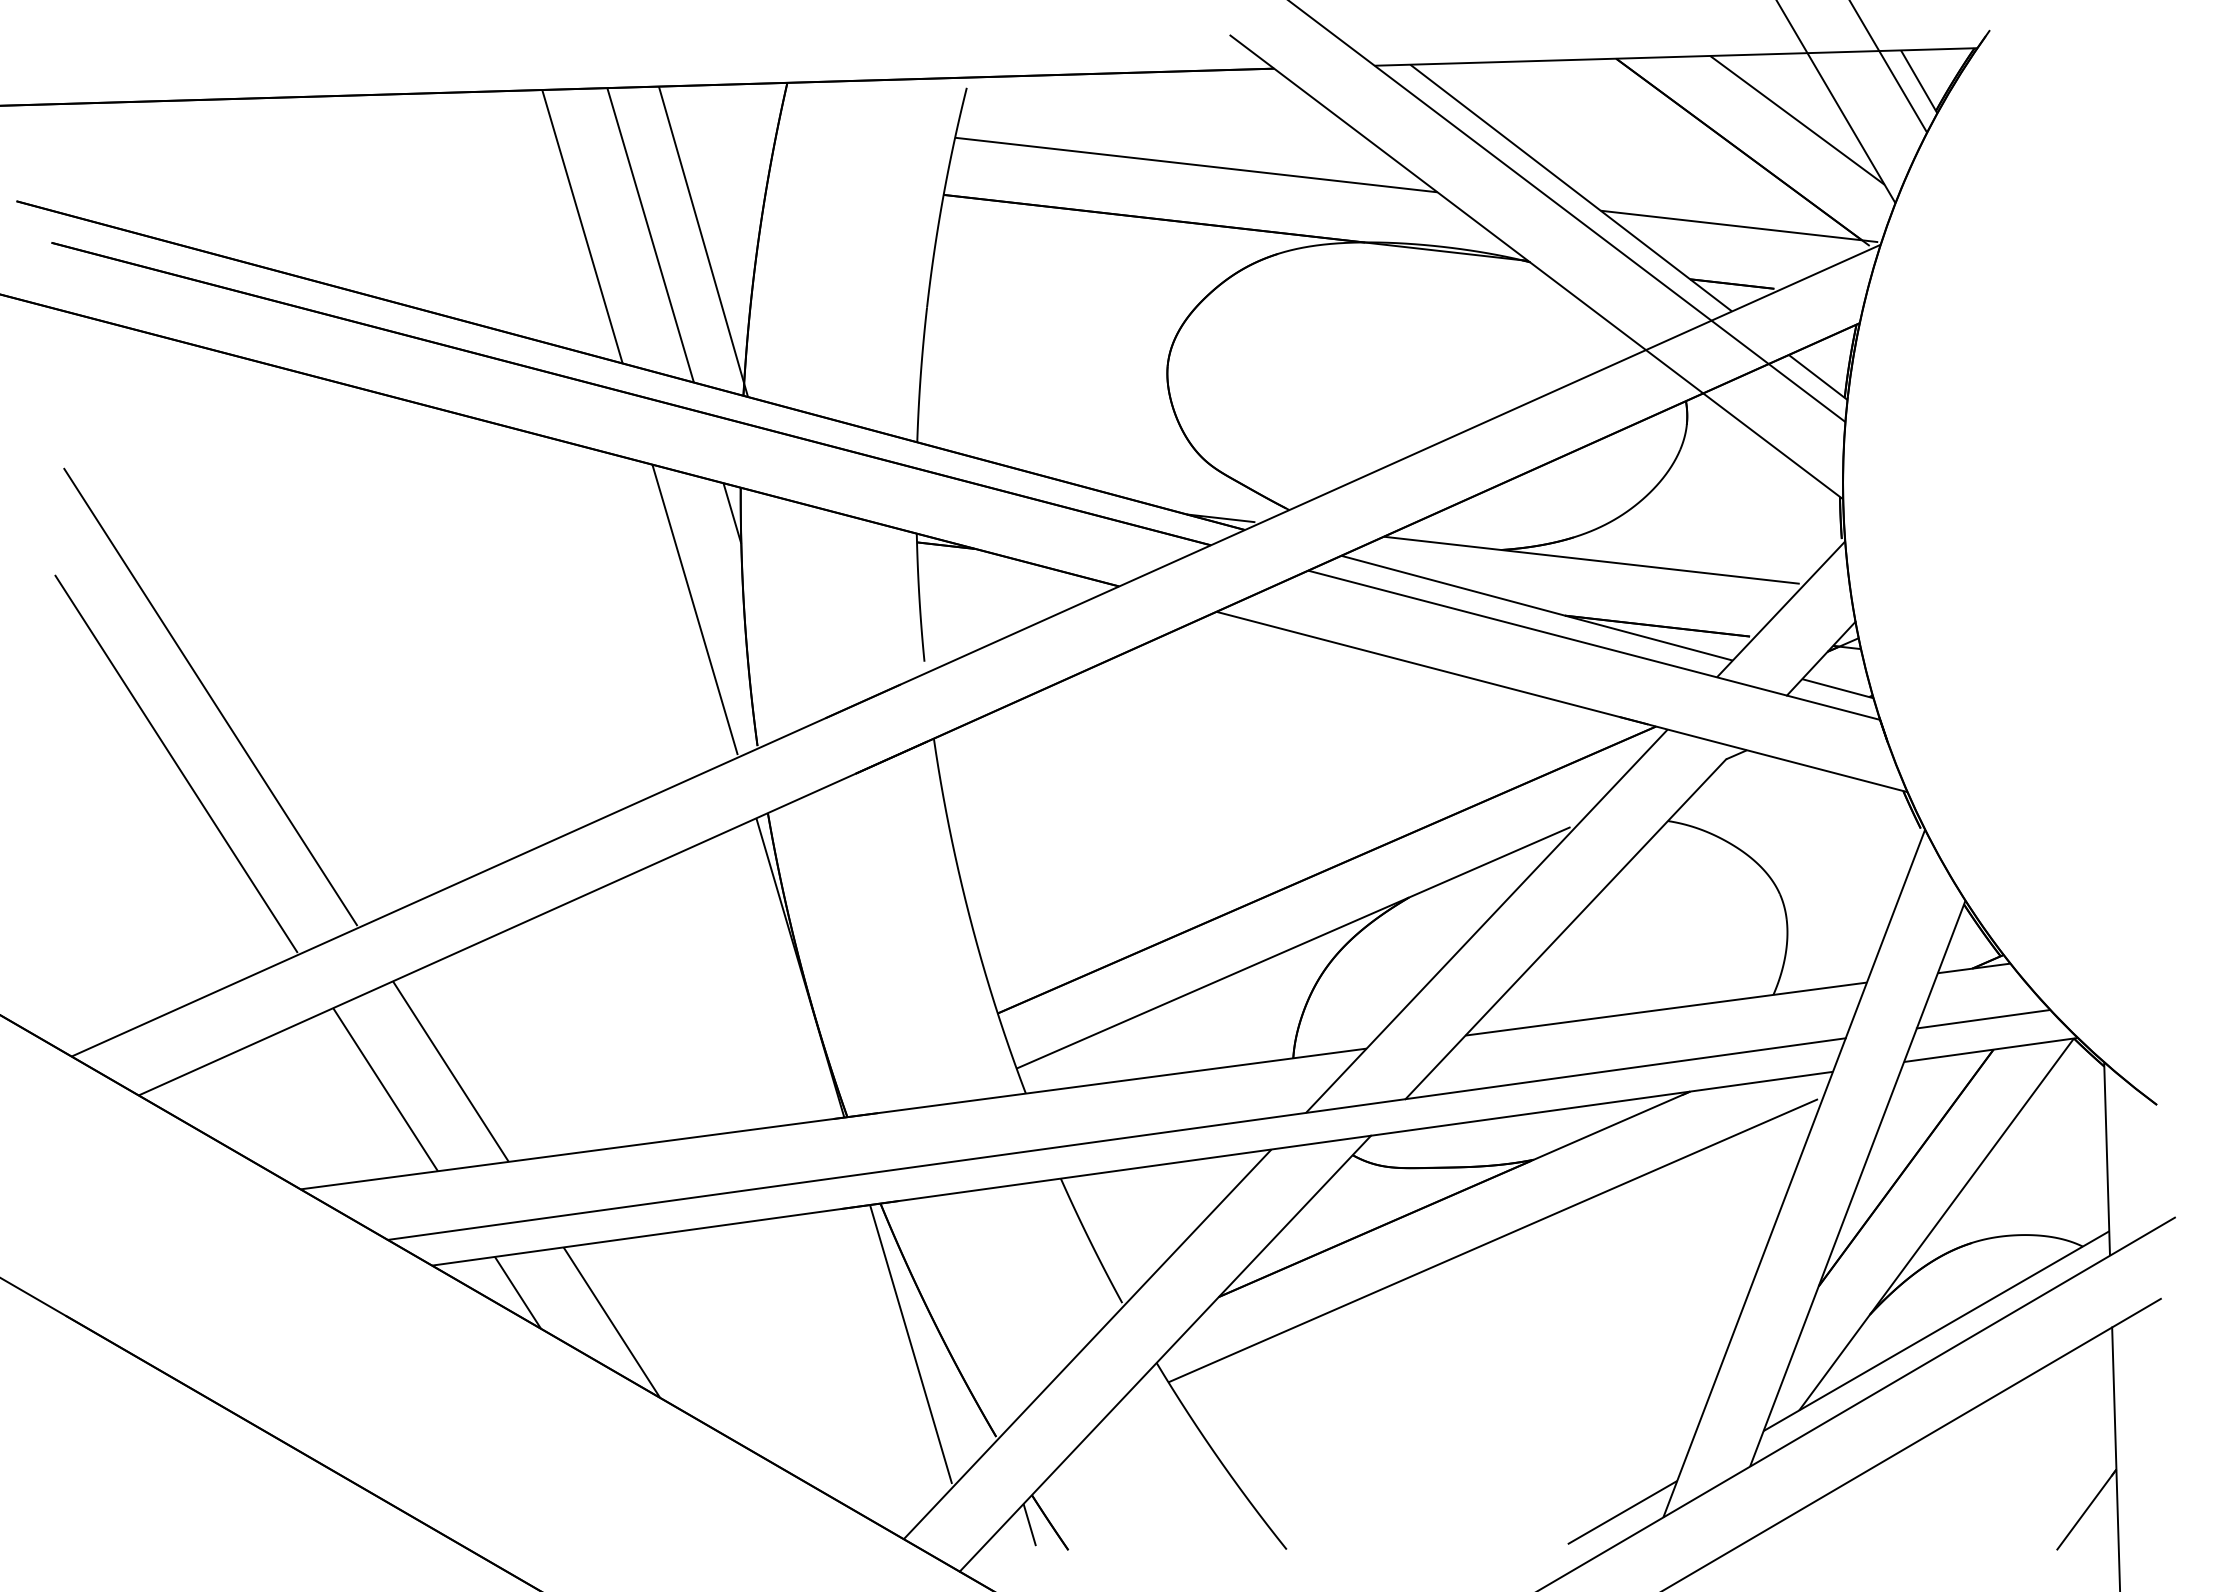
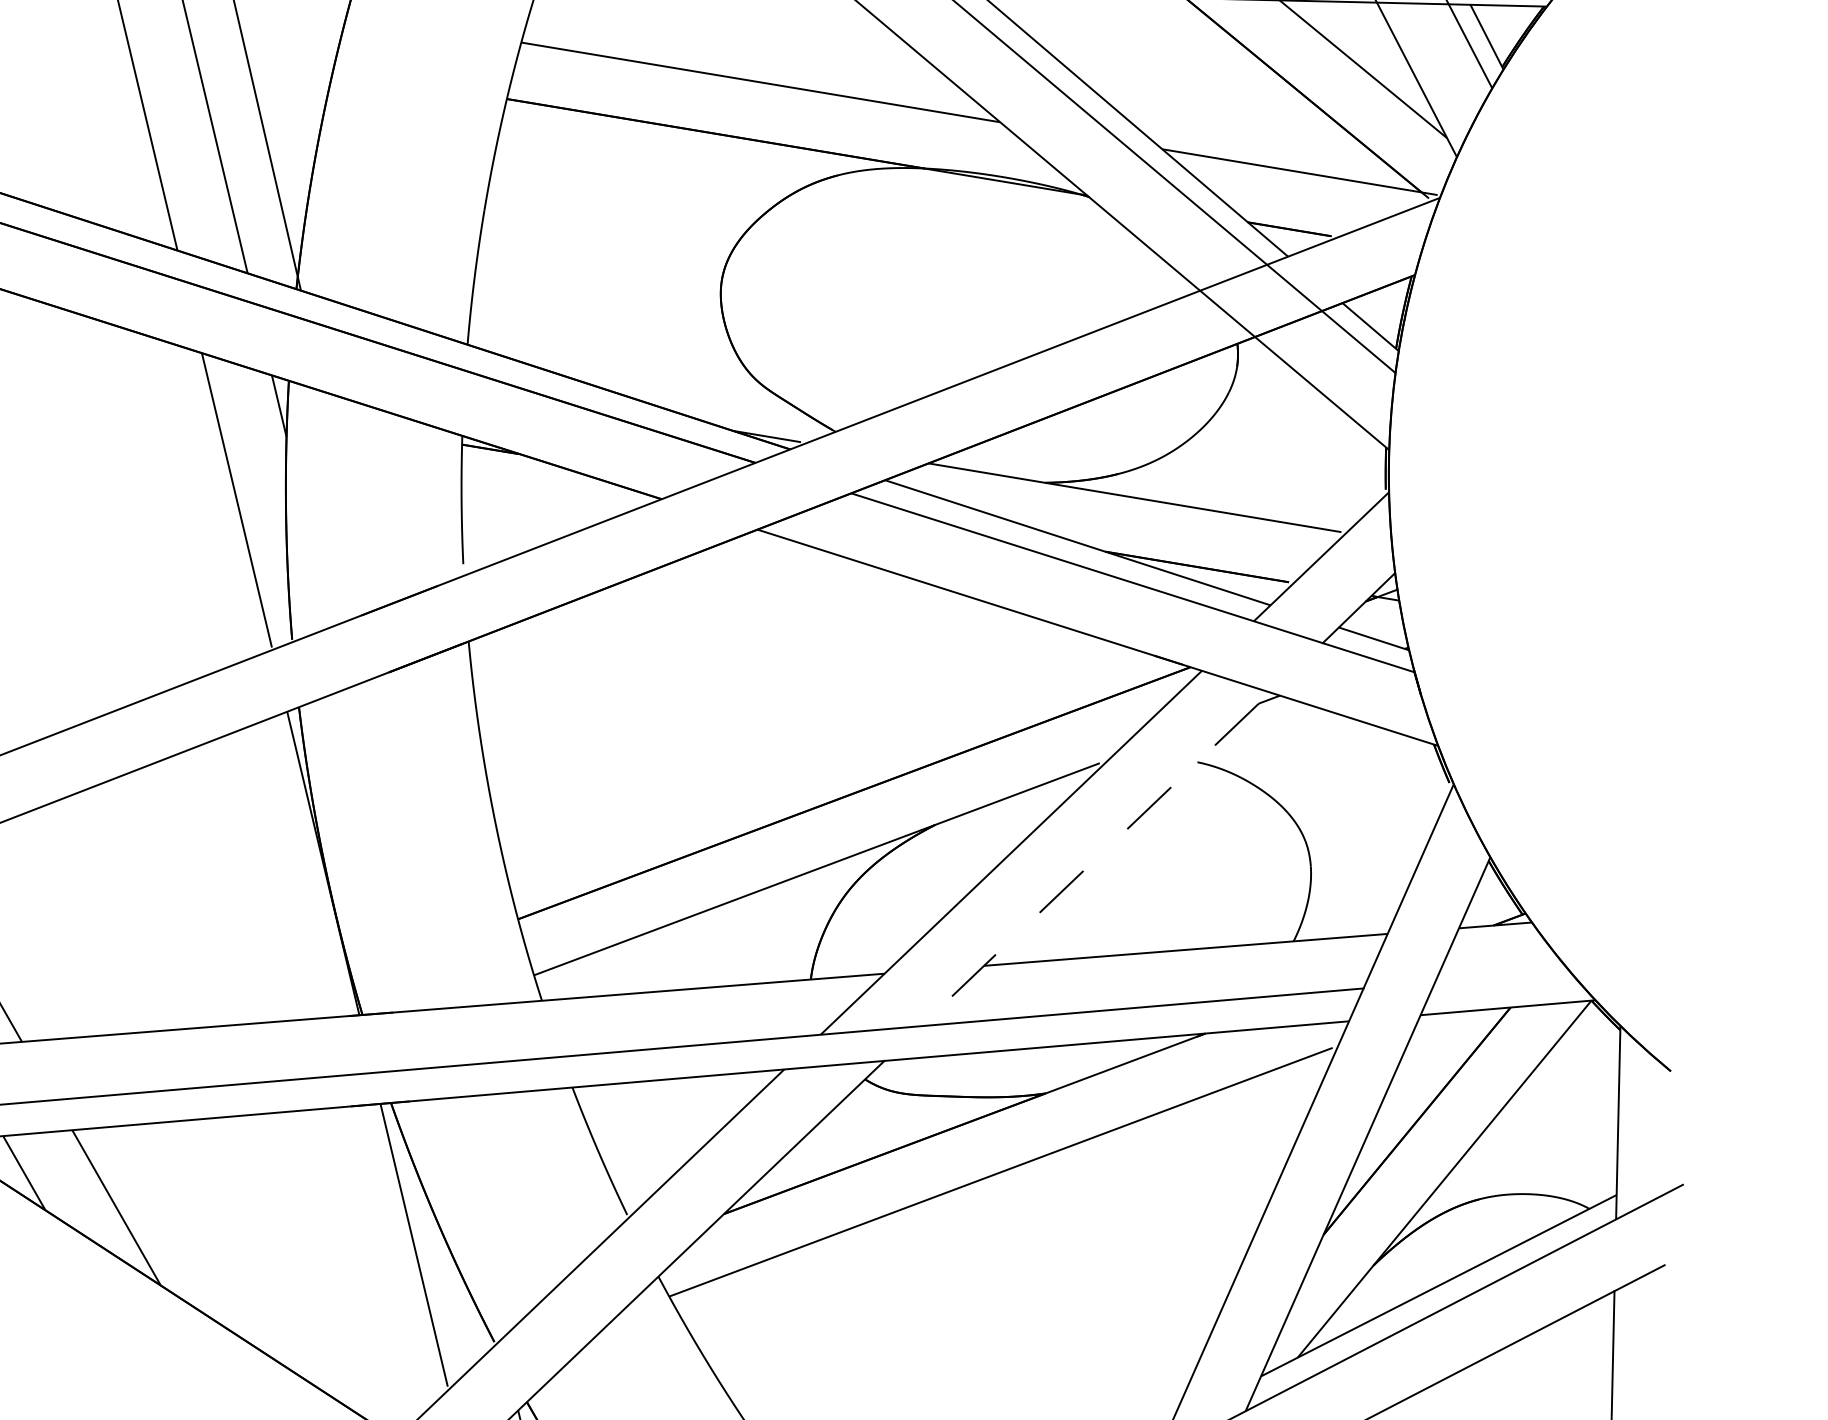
line: (1565, 929) -> (1089, 865), solid -> dashed
line: (1983, 1019) -> (1502, 976), removed

